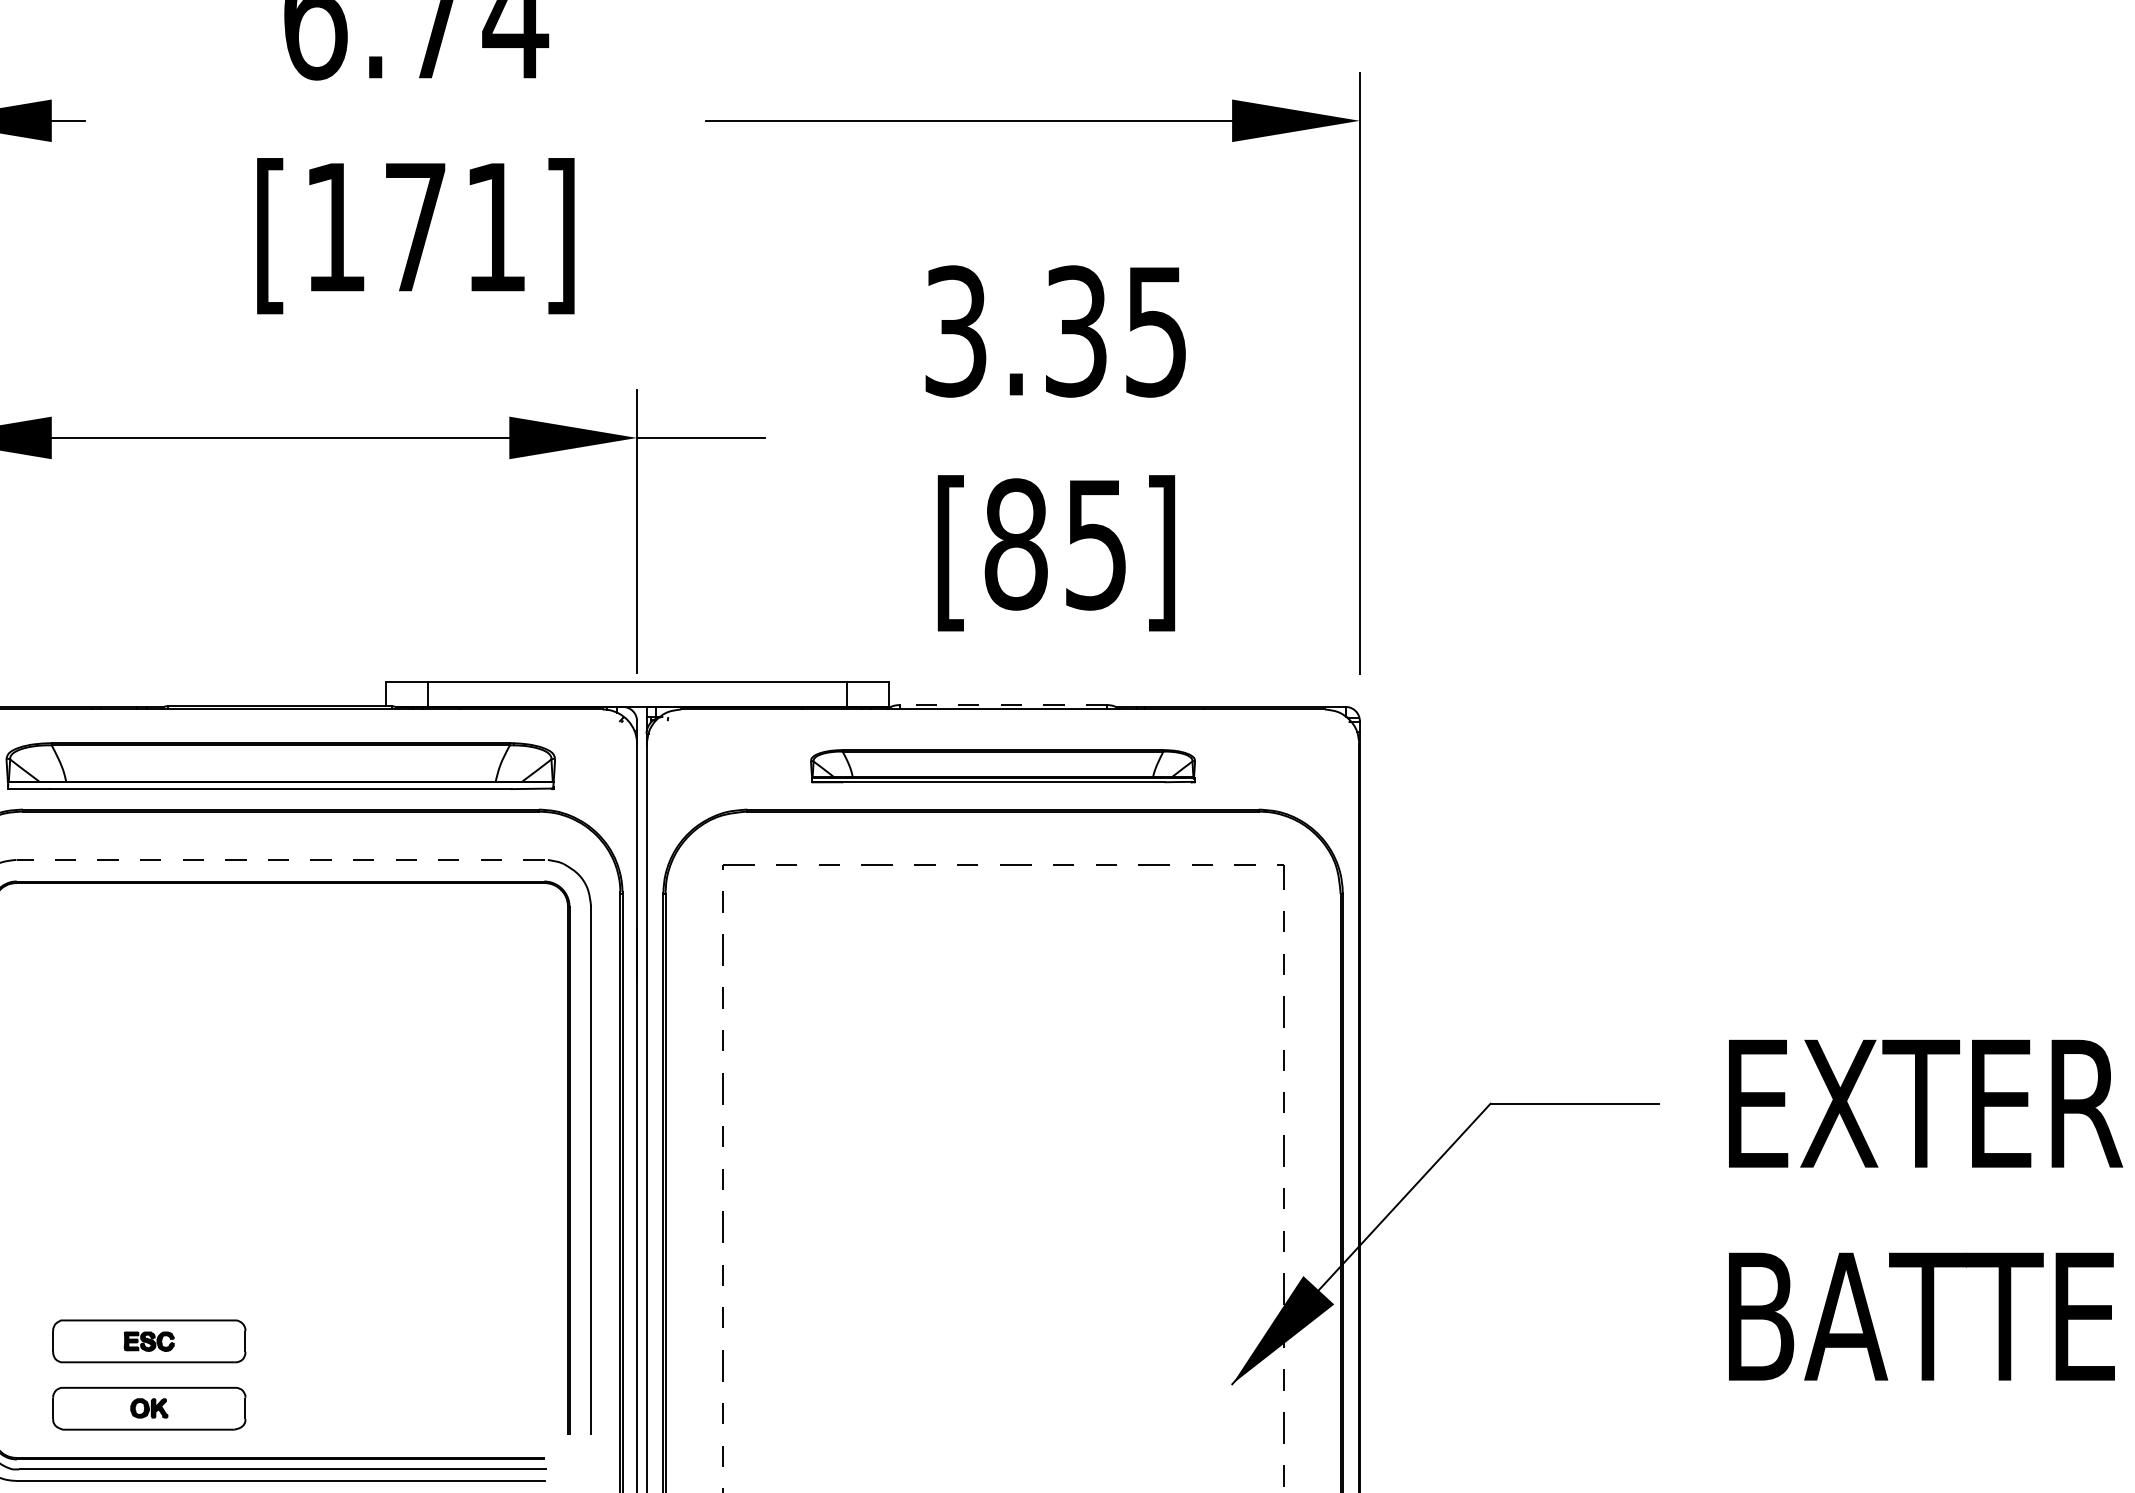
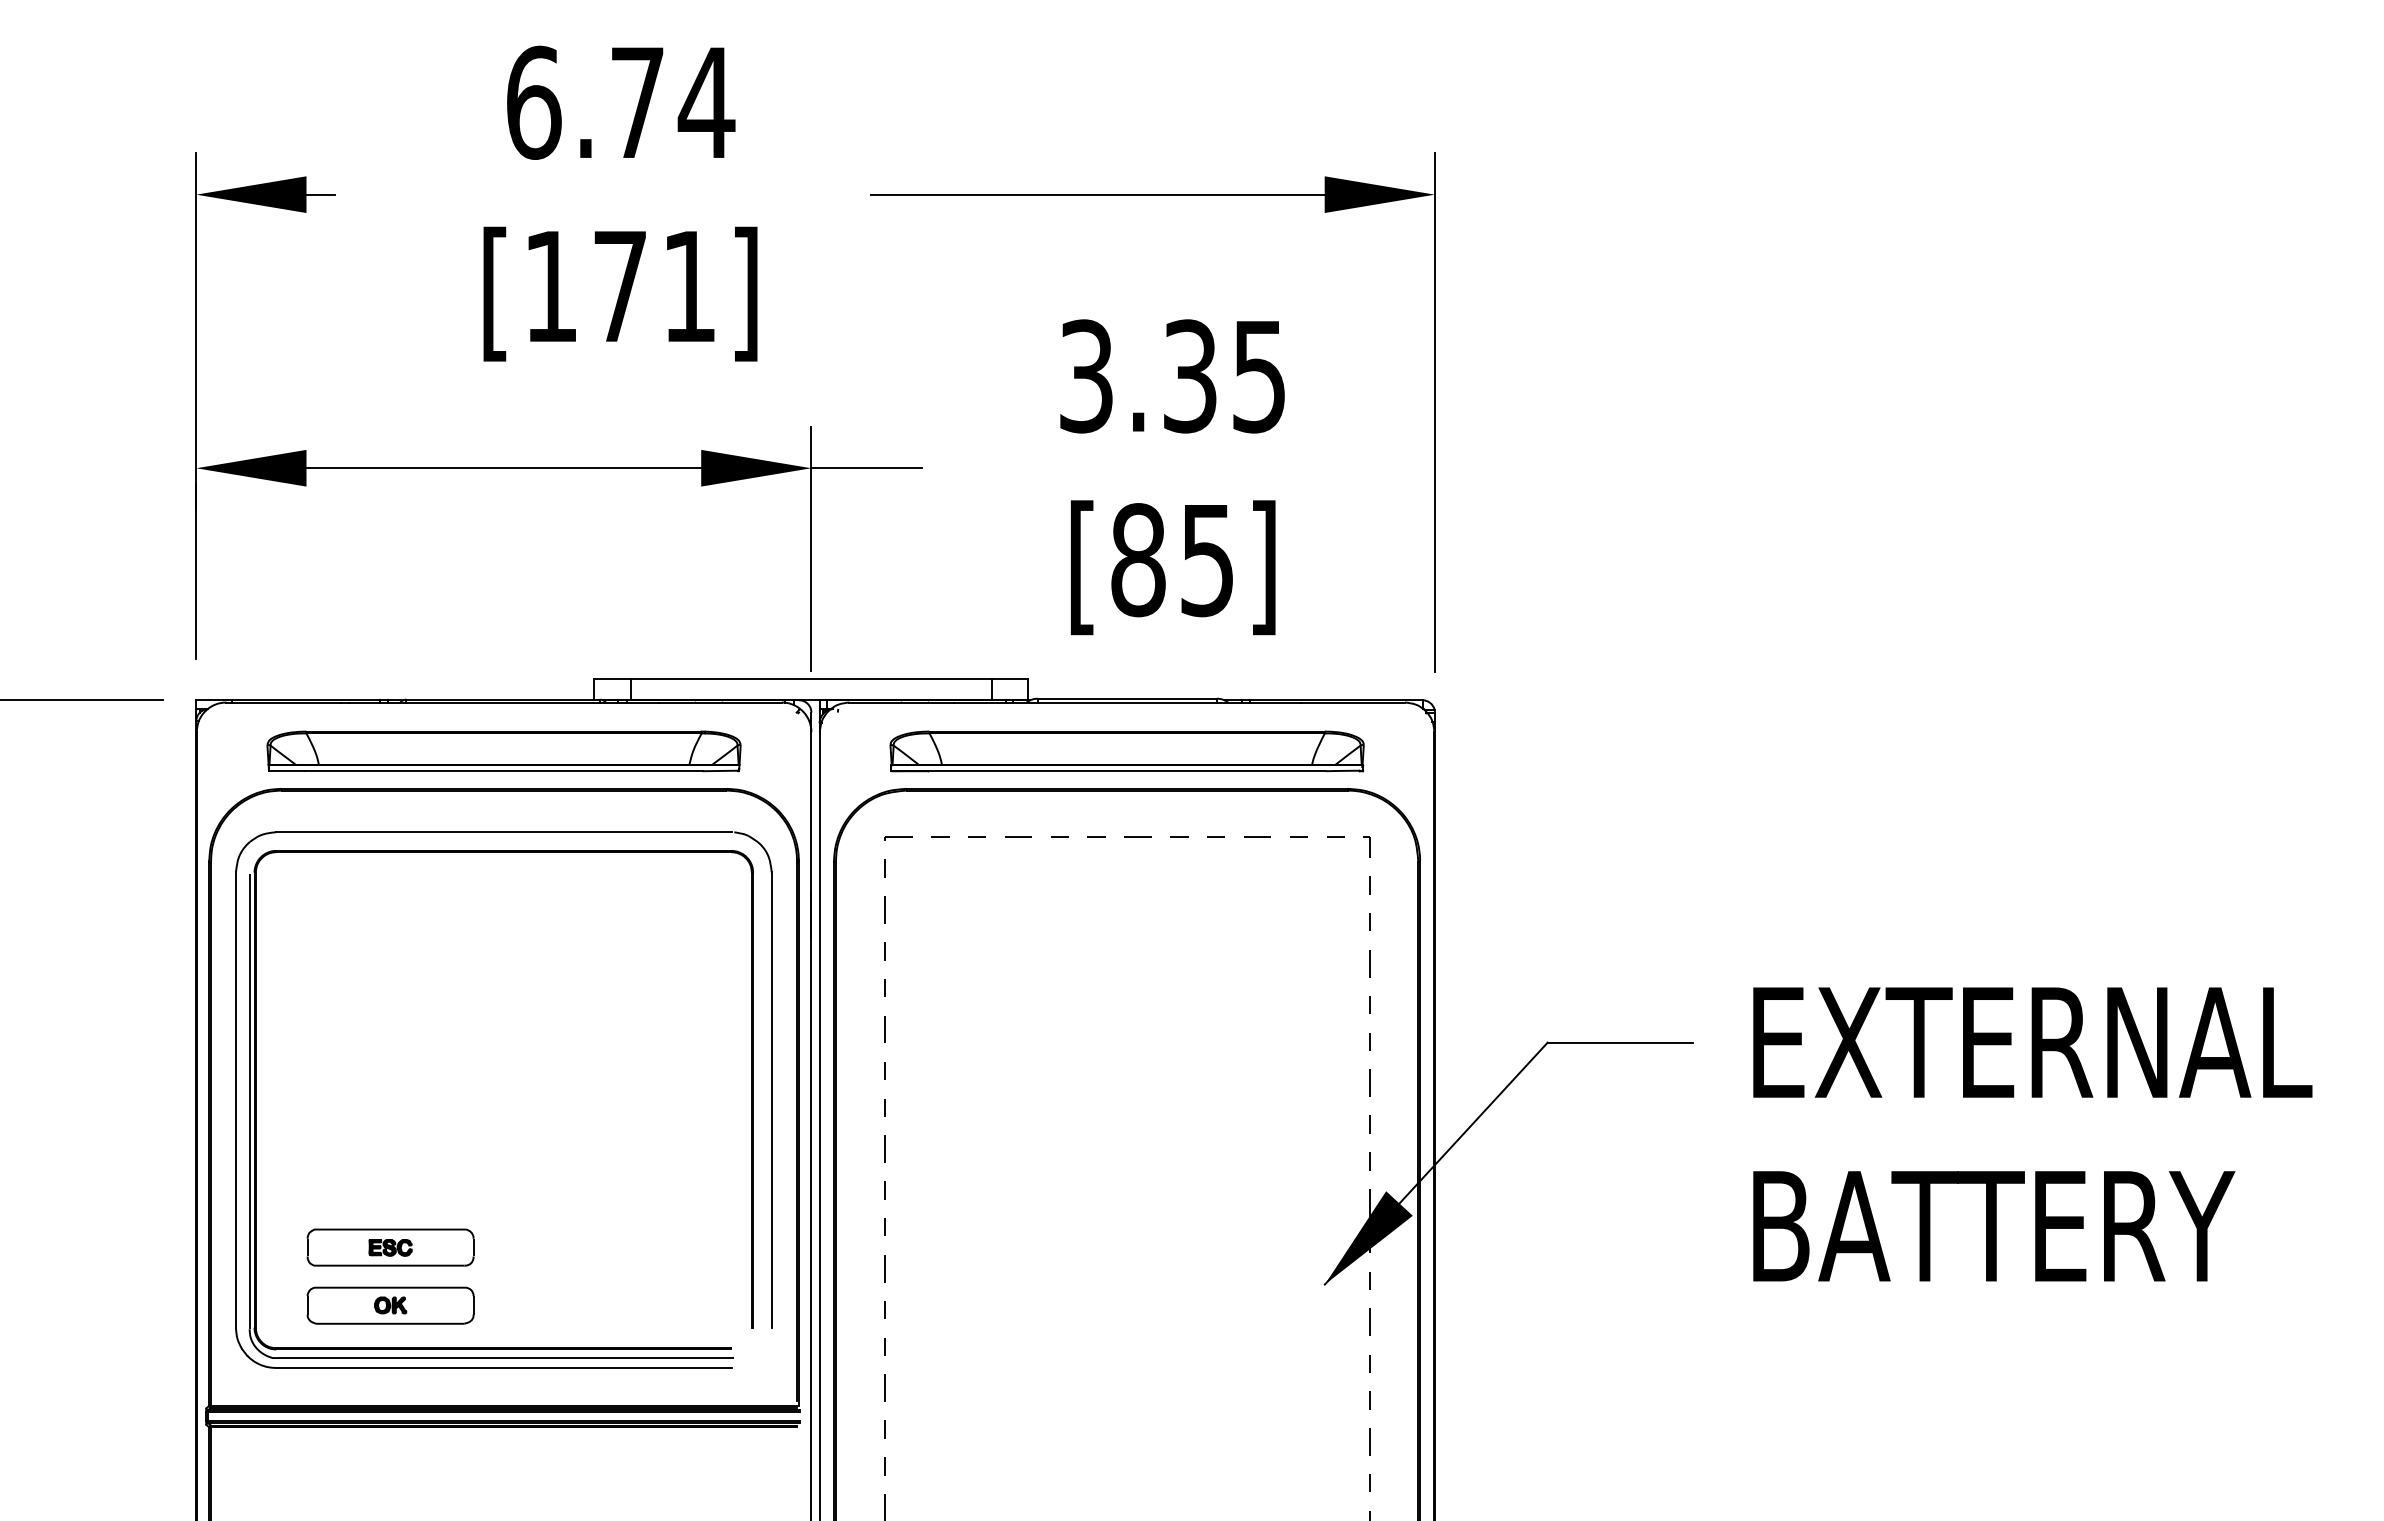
line: (1002, 704) -> (1126, 698), dashed -> solid
part: (1002, 766) -> (1126, 751), size x1.43
line: (280, 860) -> (503, 832), dashed -> solid

